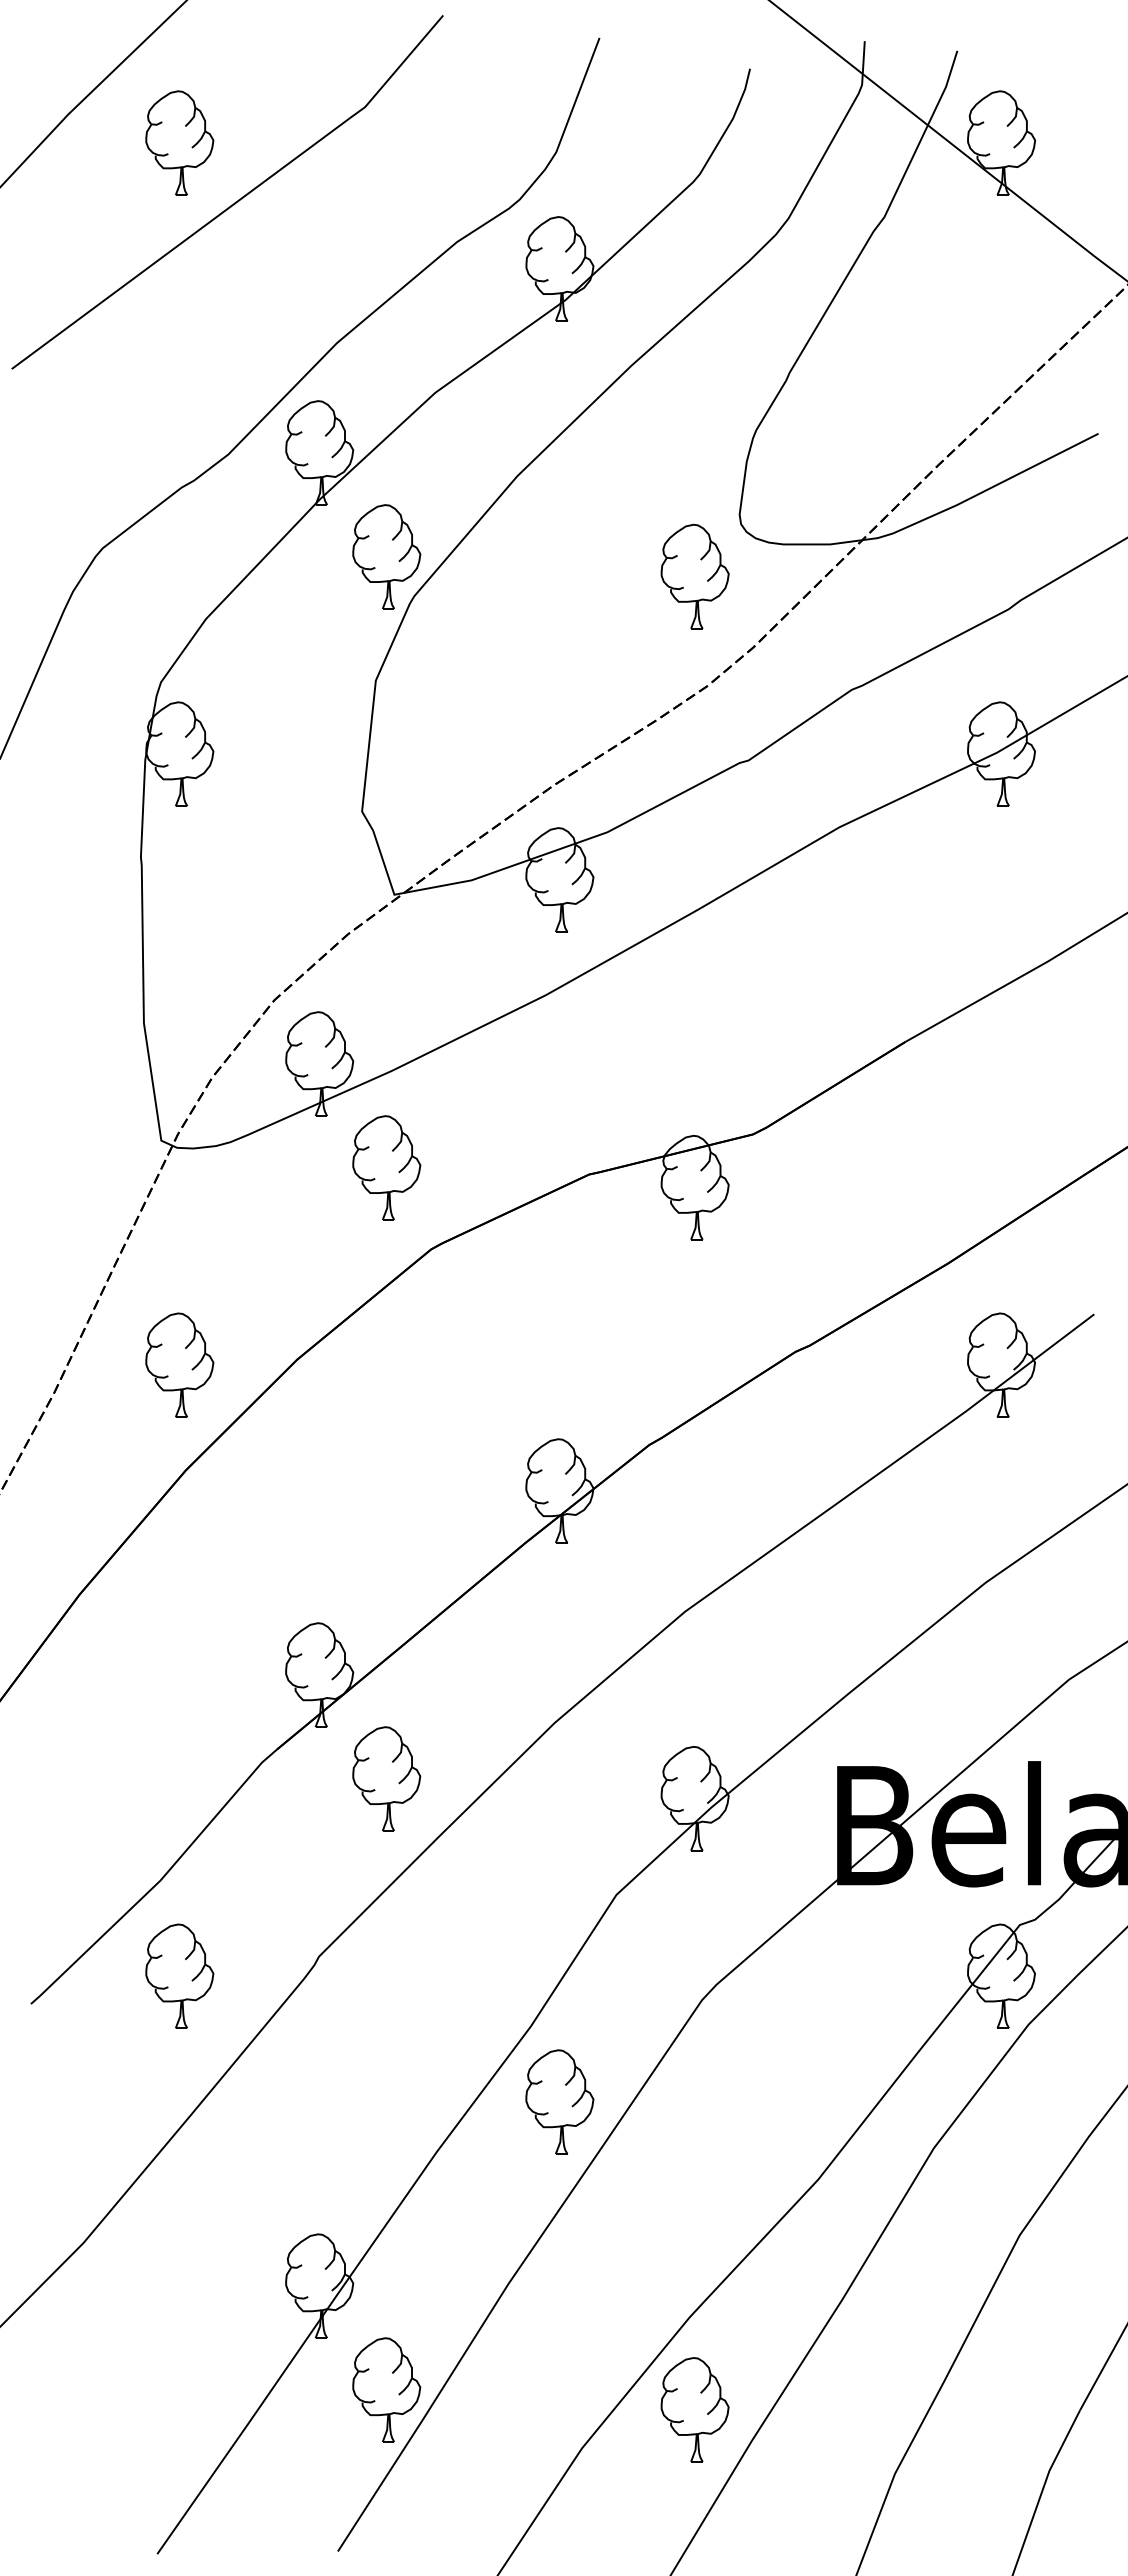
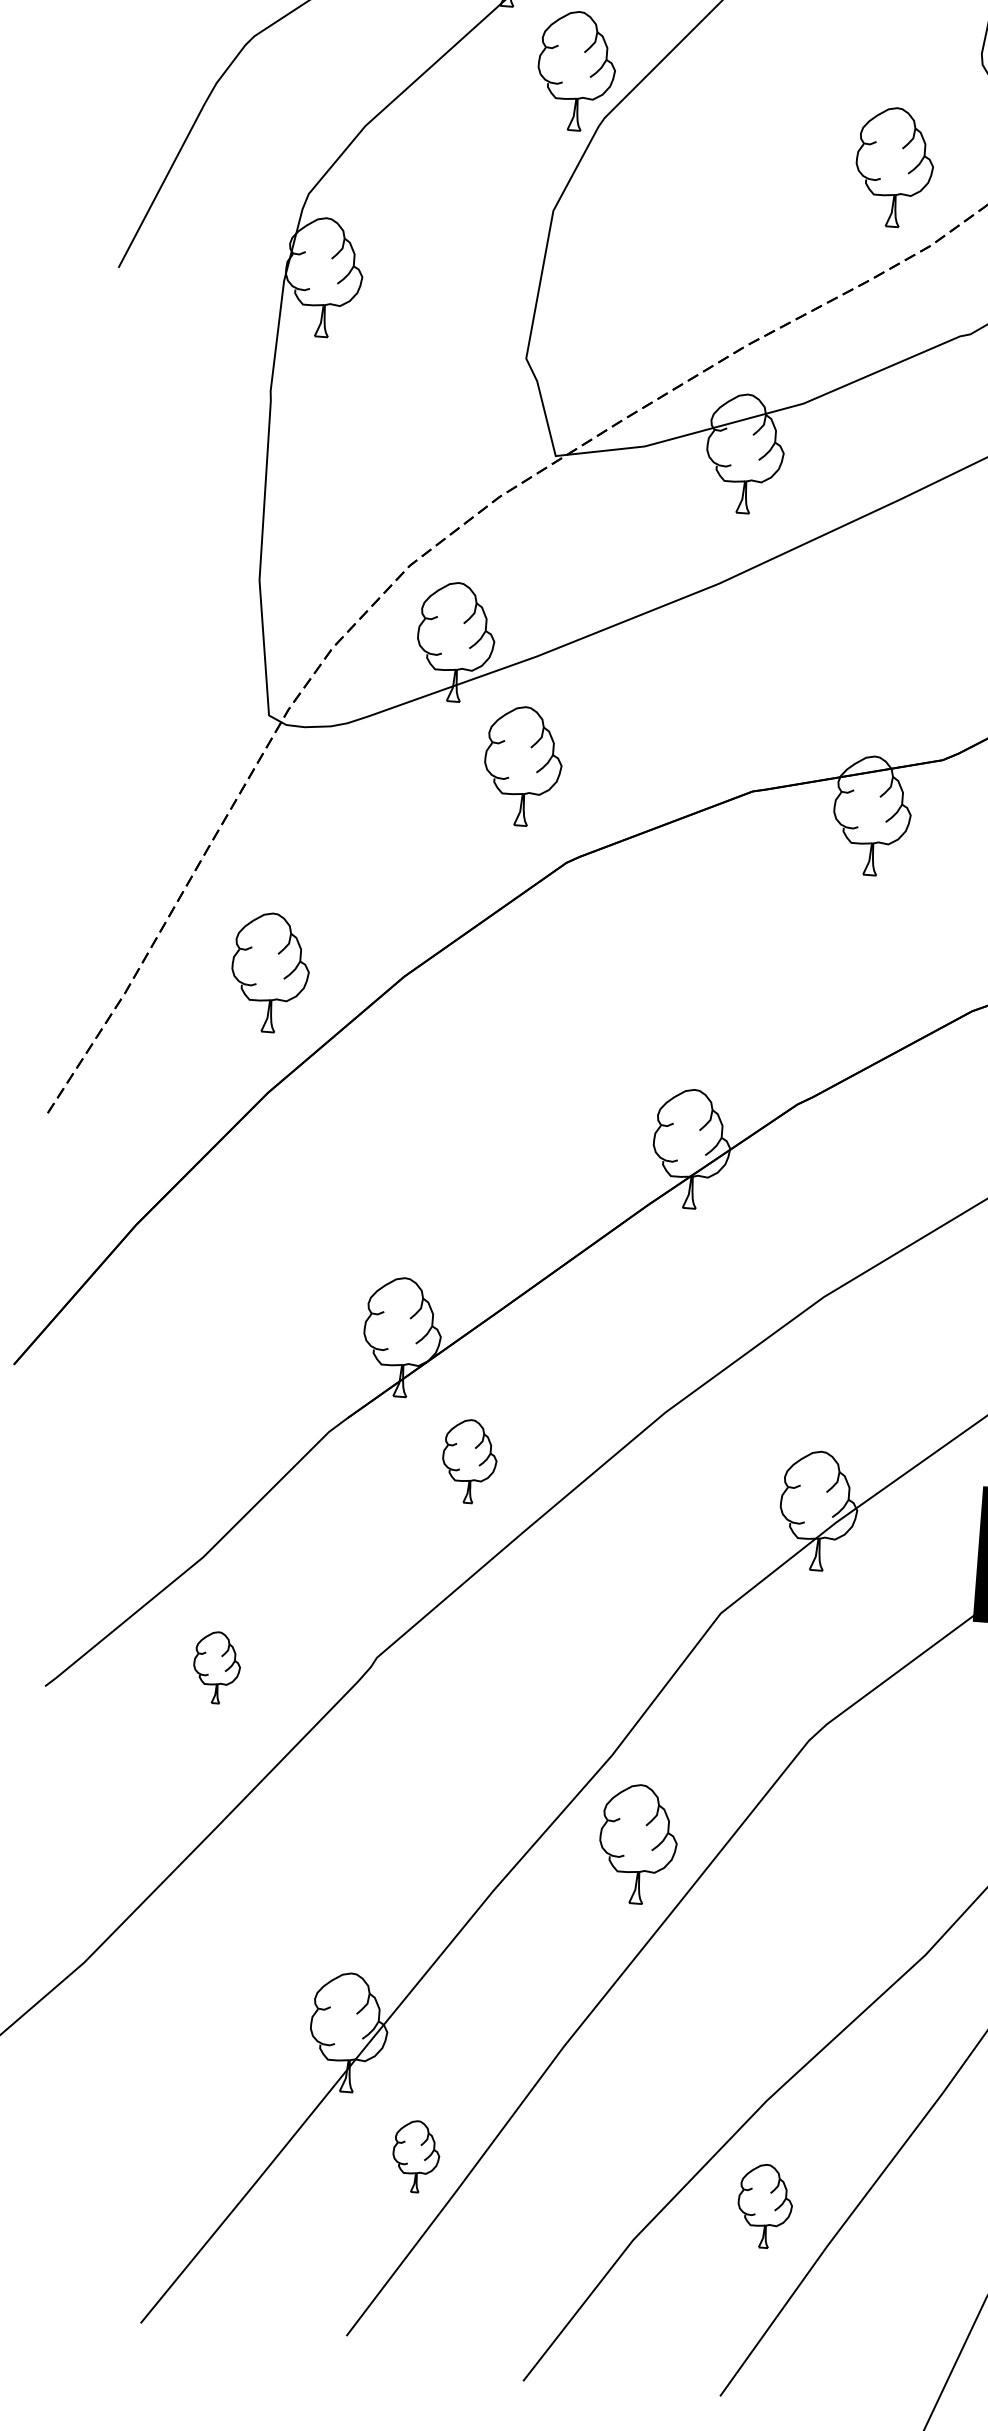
part: (694, 576) -> (893, 167), moved
part: (386, 1778) -> (469, 1460), size x0.7
part: (179, 1975) -> (216, 1666), size x0.6
part: (386, 2389) -> (415, 2156), size x0.6
part: (694, 2409) -> (764, 2205), size x0.7

